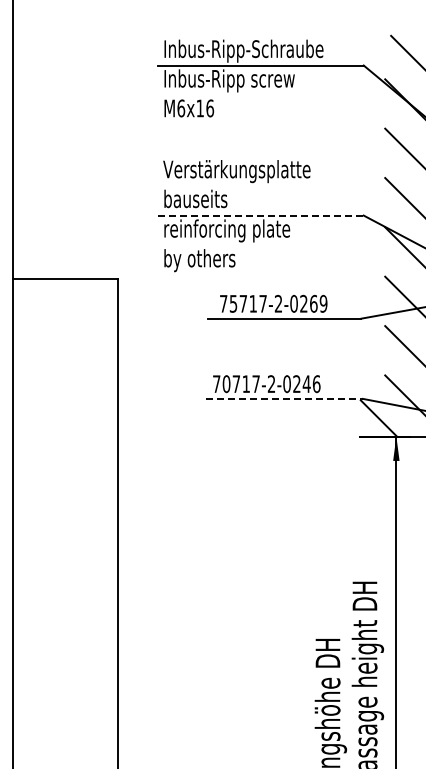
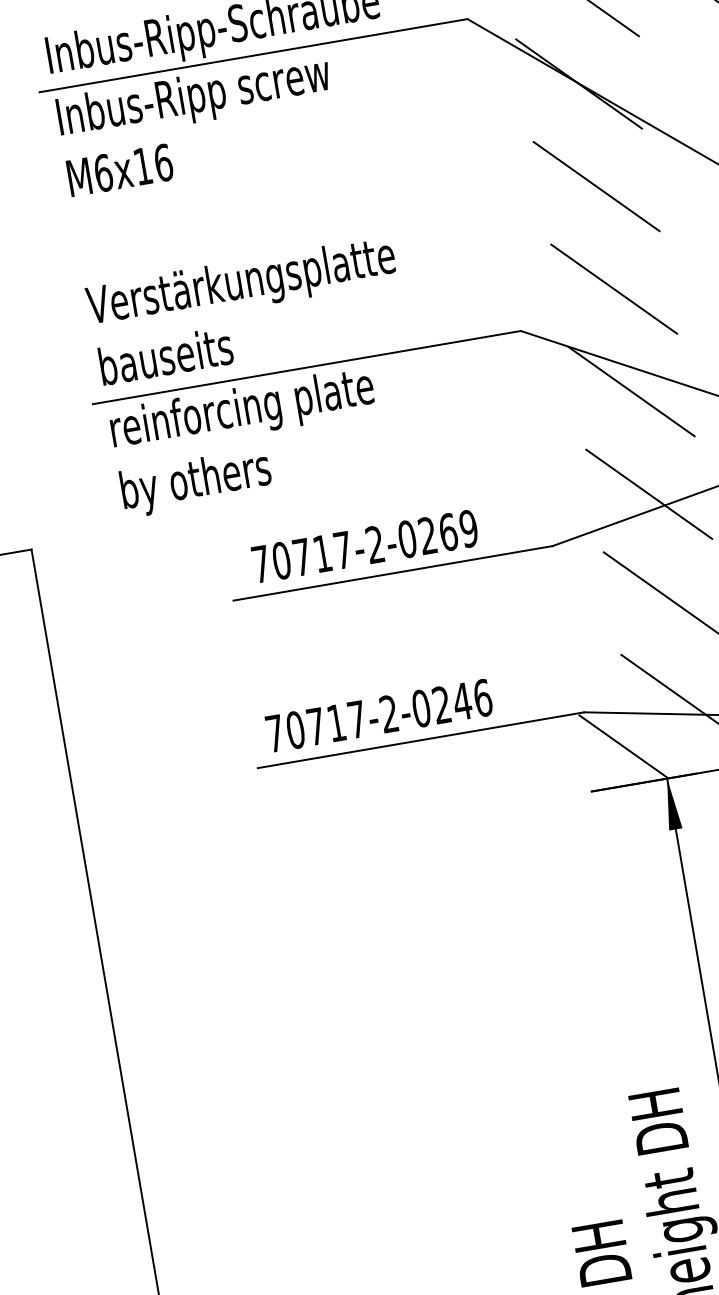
line: (260, 215) -> (306, 367), dashed -> solid
text: (233, 303) -> (281, 560), 75717-2-0269 -> 70717-2-0269
line: (284, 398) -> (421, 739), dashed -> solid

